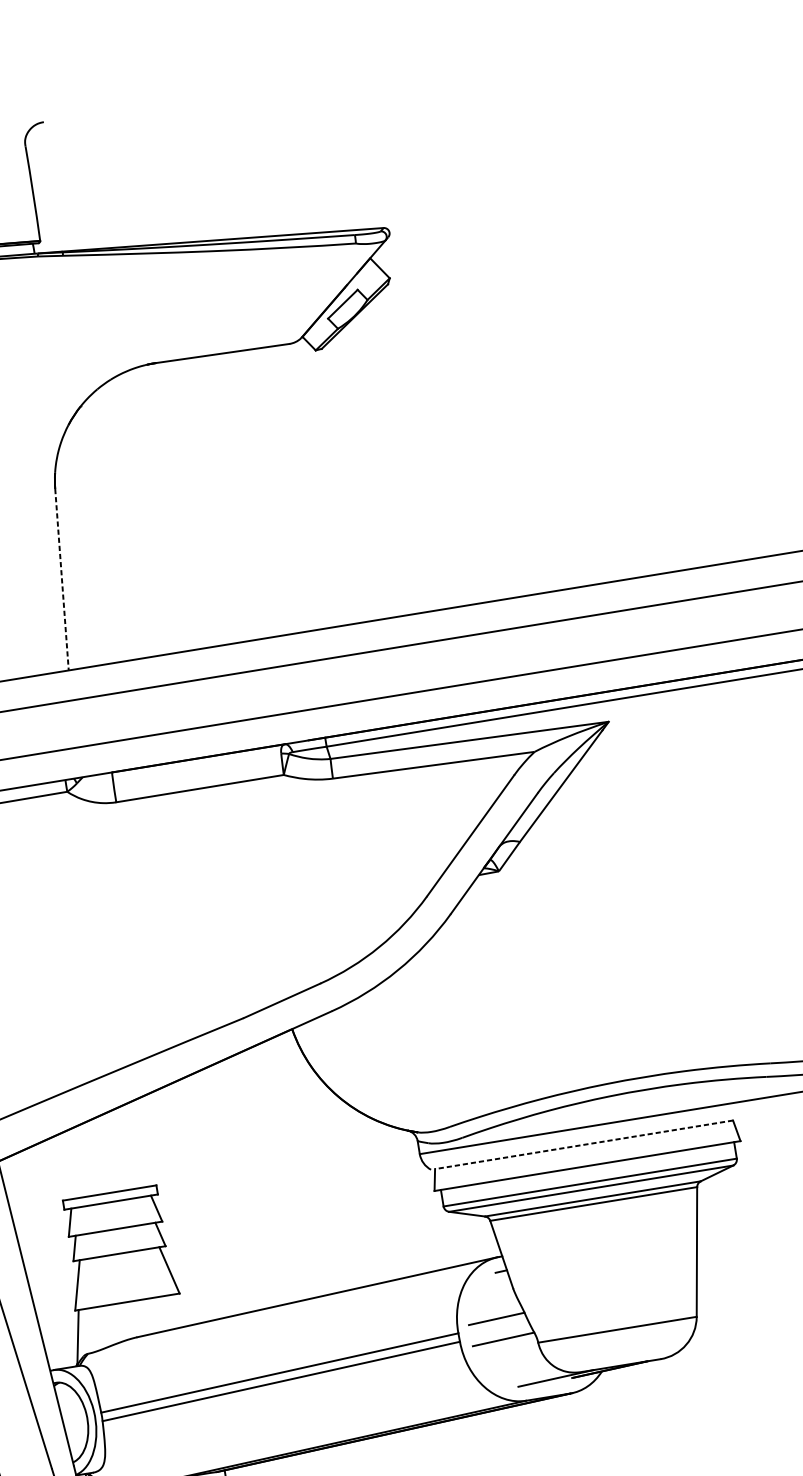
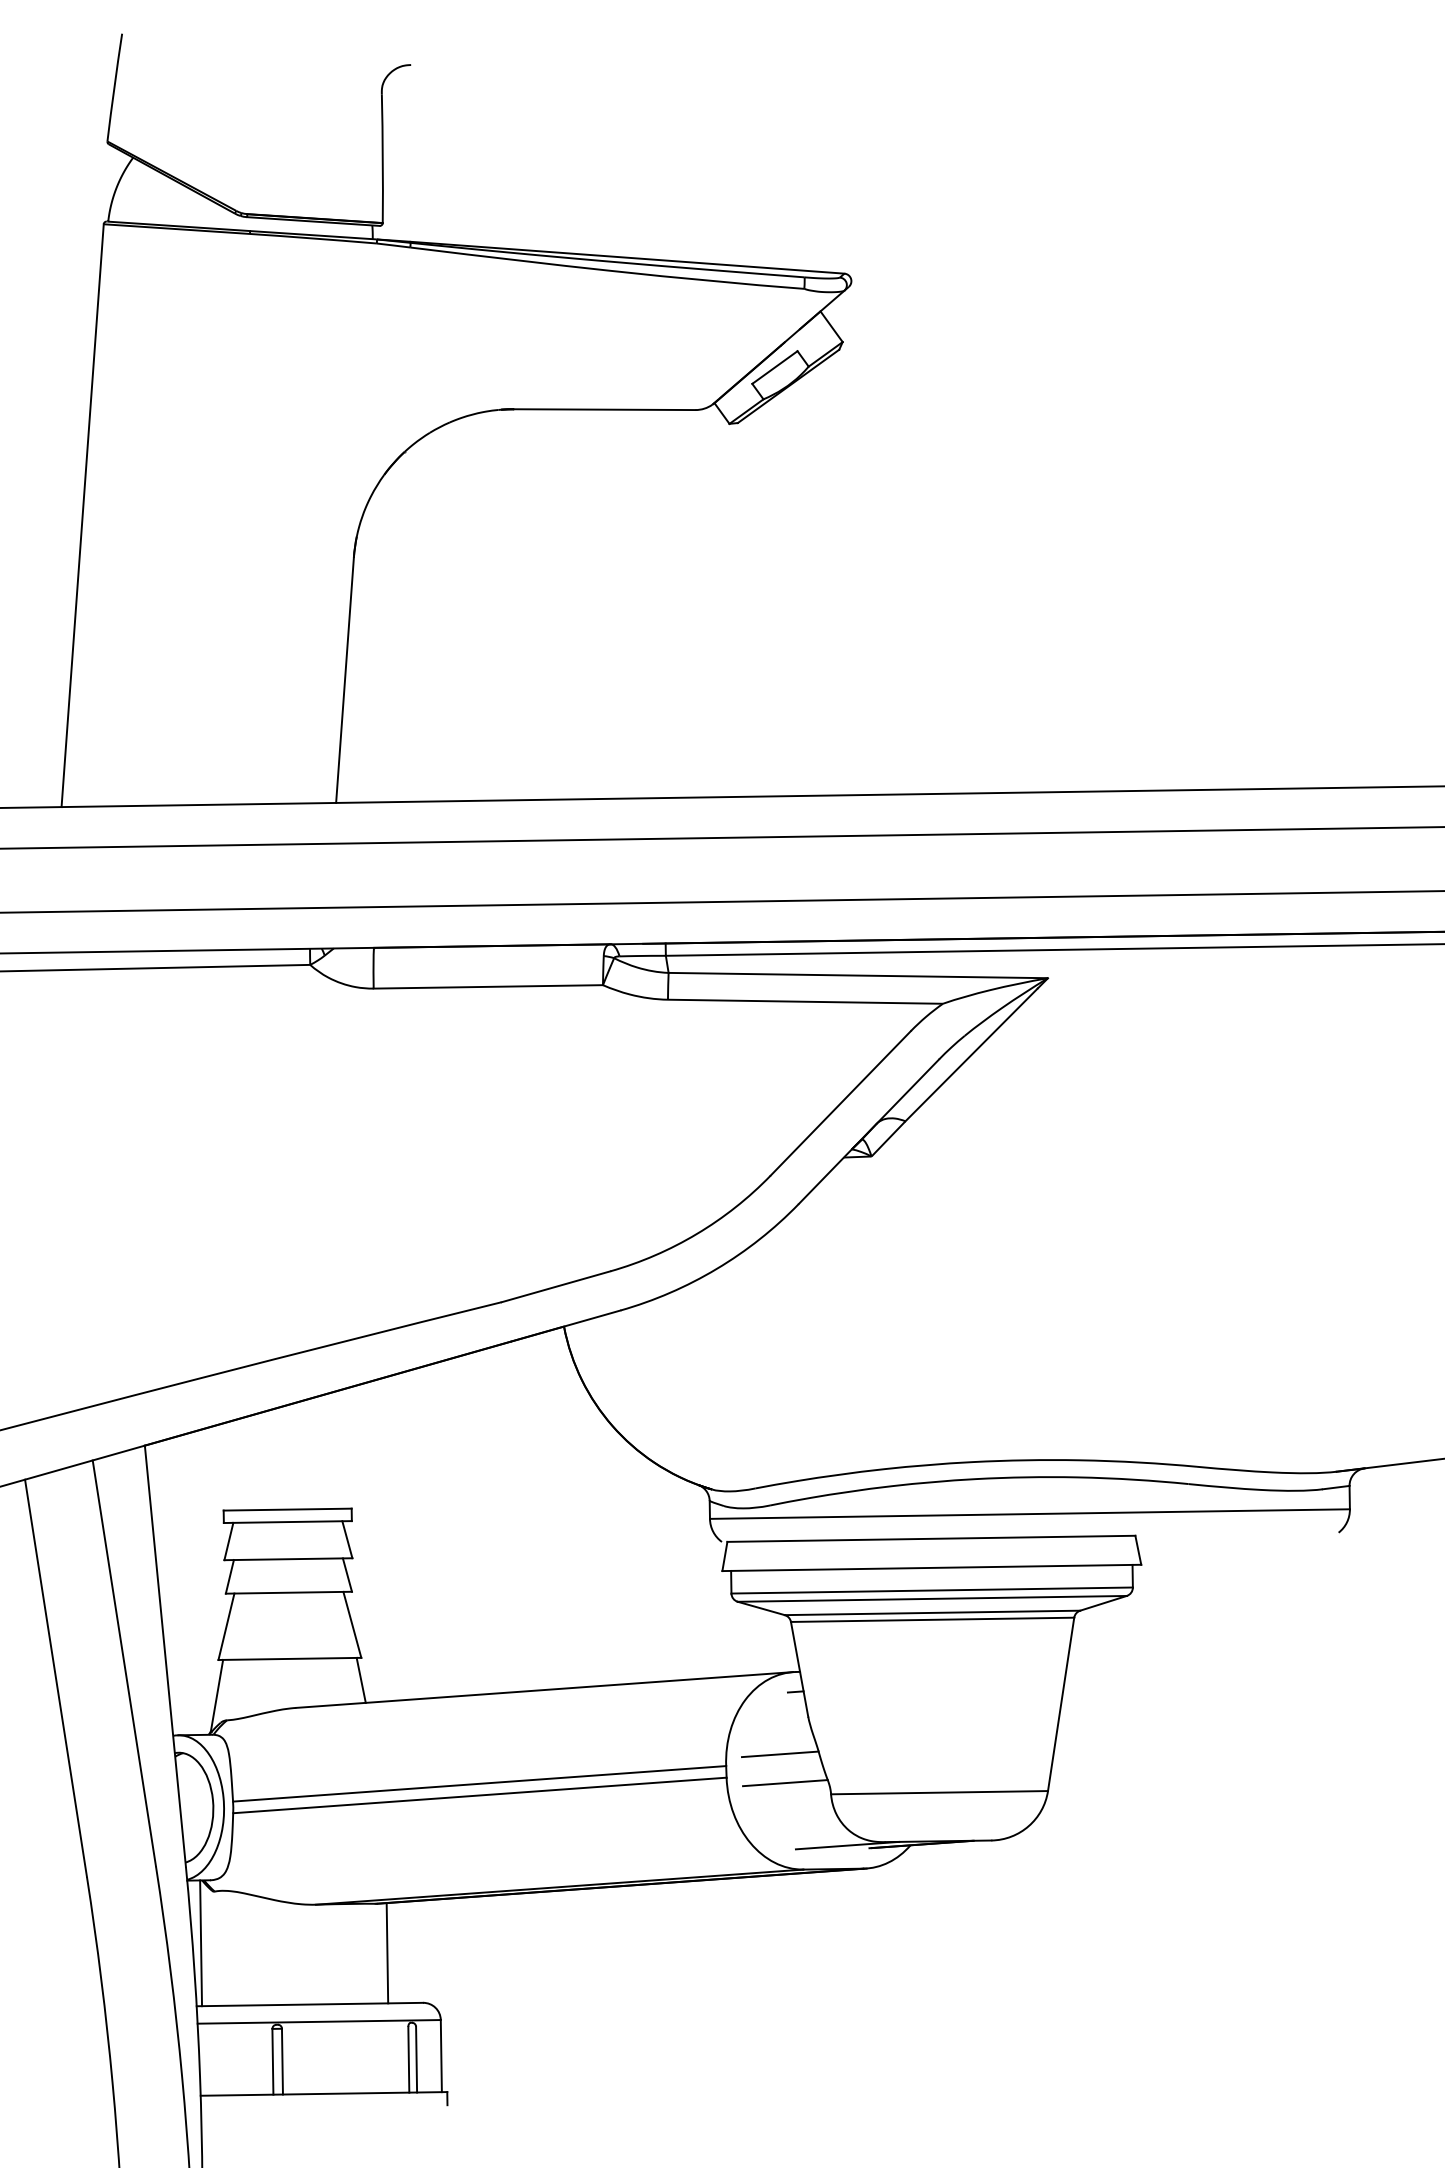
line: (62, 579) -> (345, 680), dashed -> solid
line: (583, 1144) -> (930, 1538), dashed -> solid
line: (181, 1309) -> (360, 1679), added

